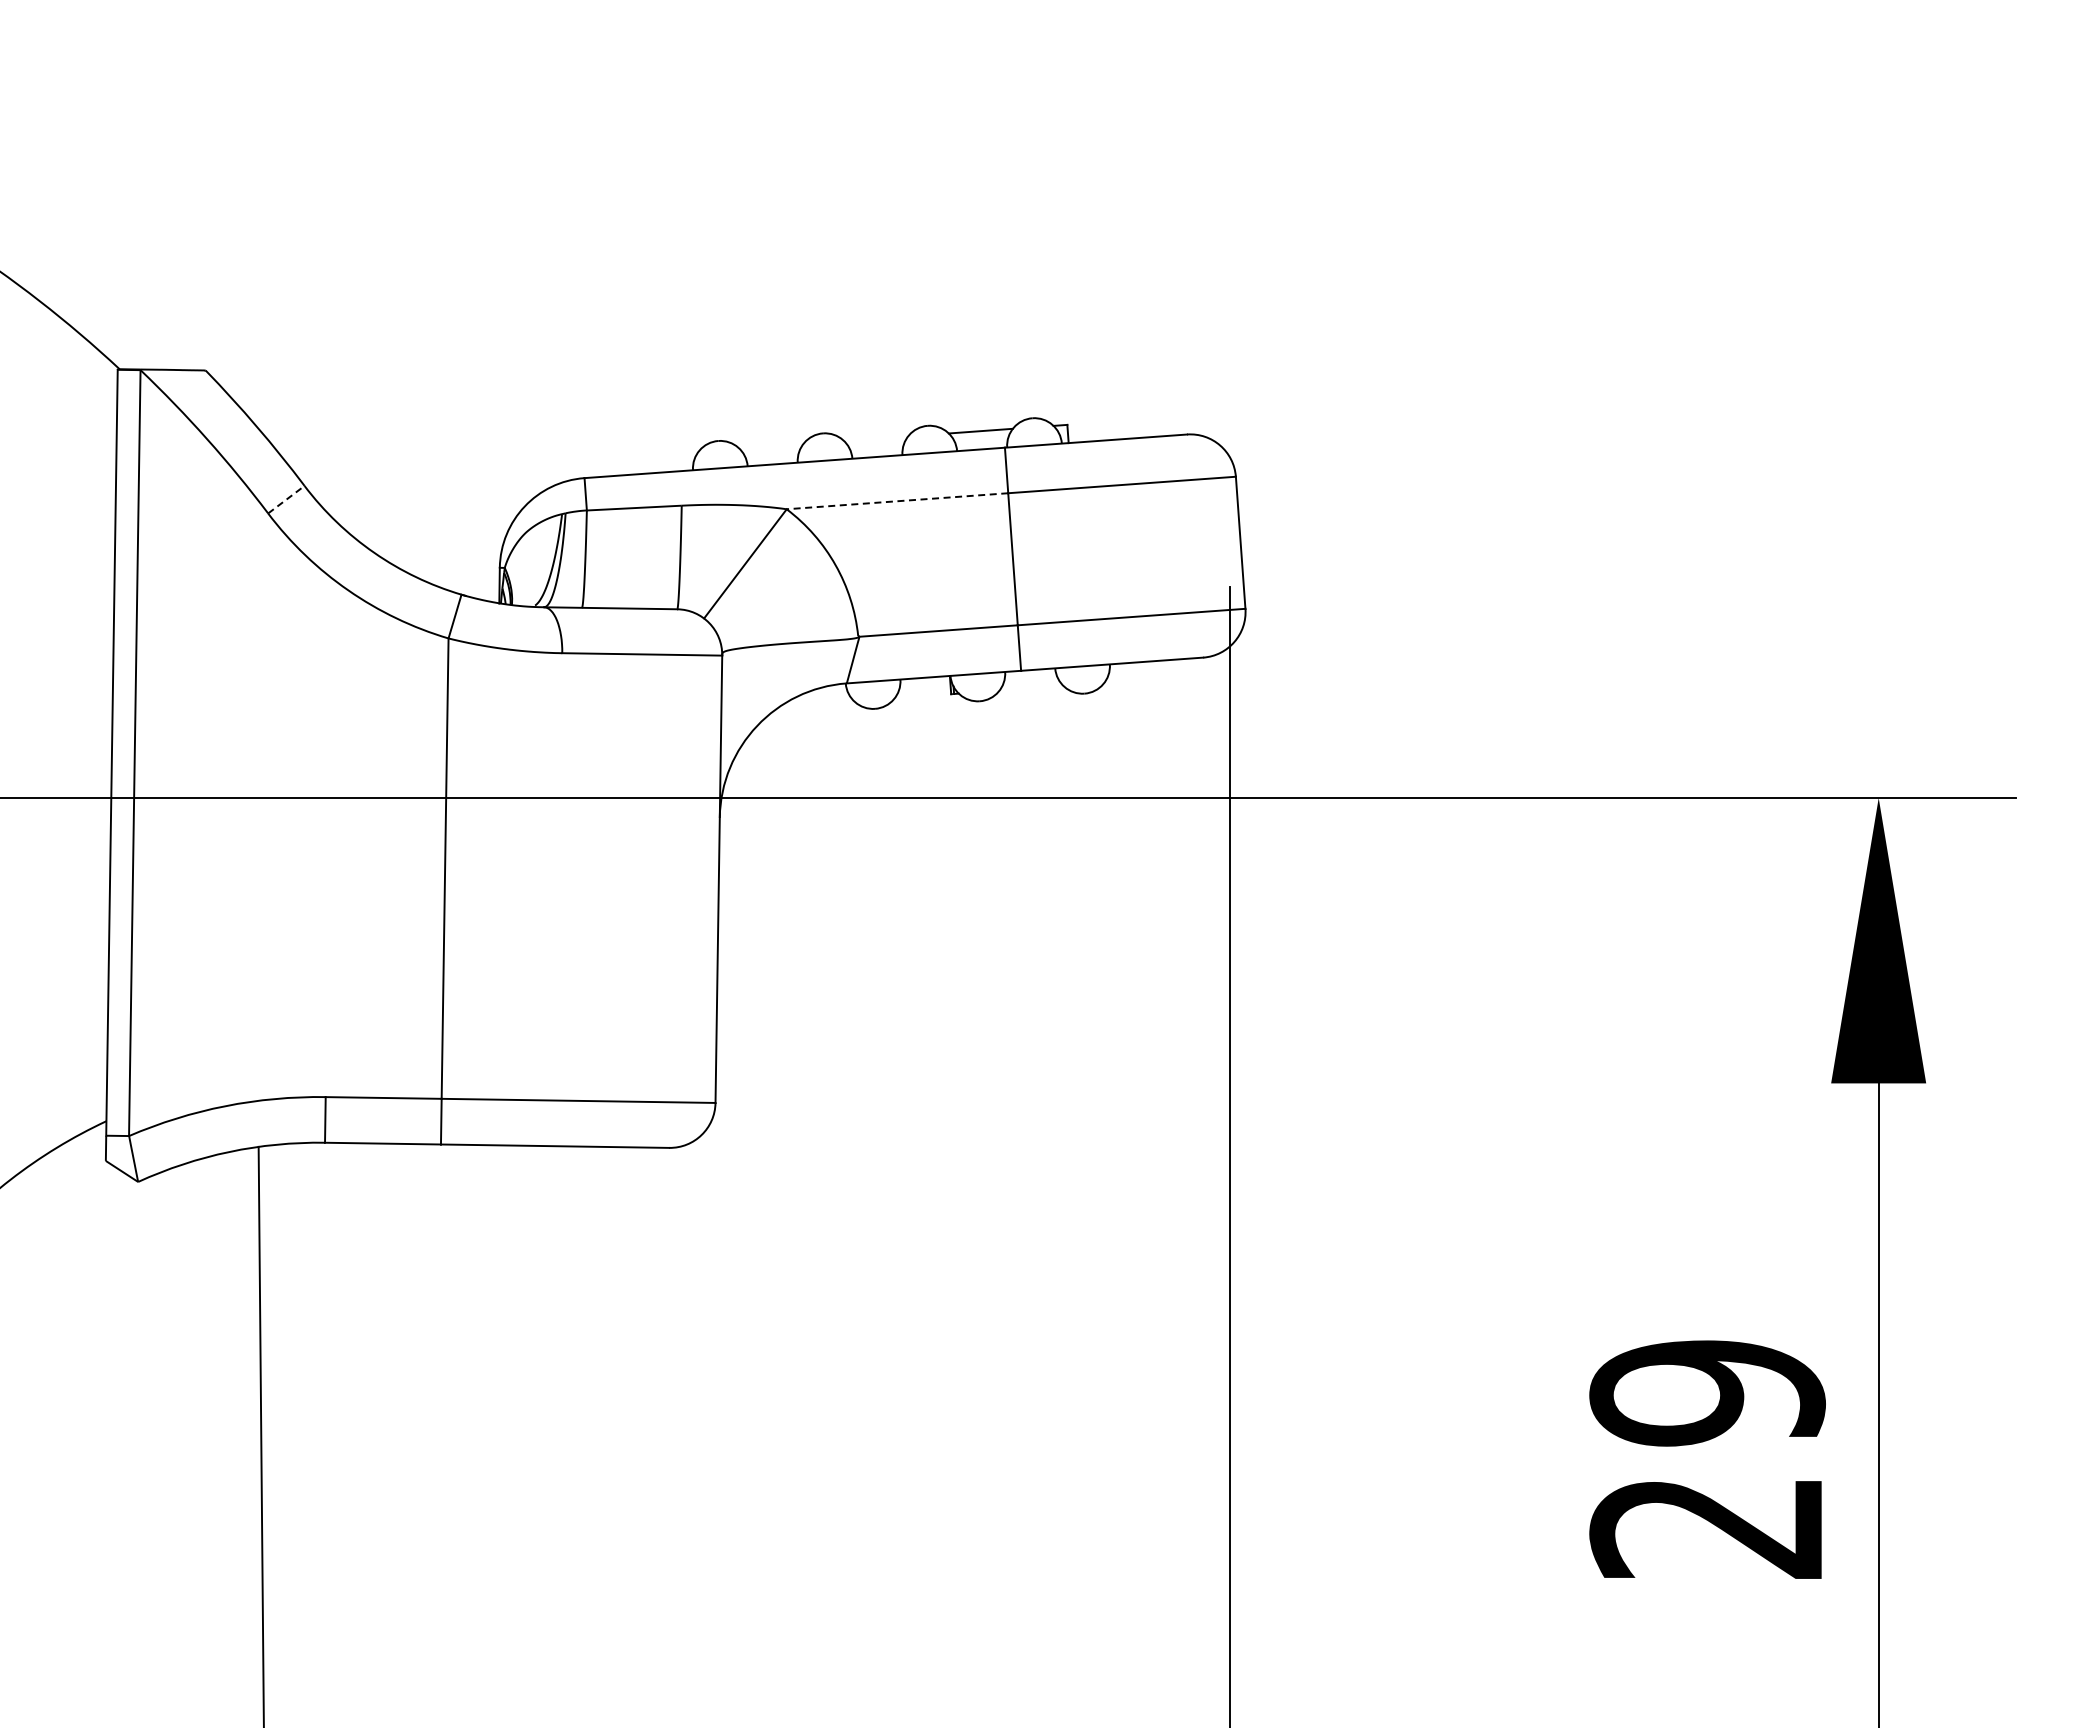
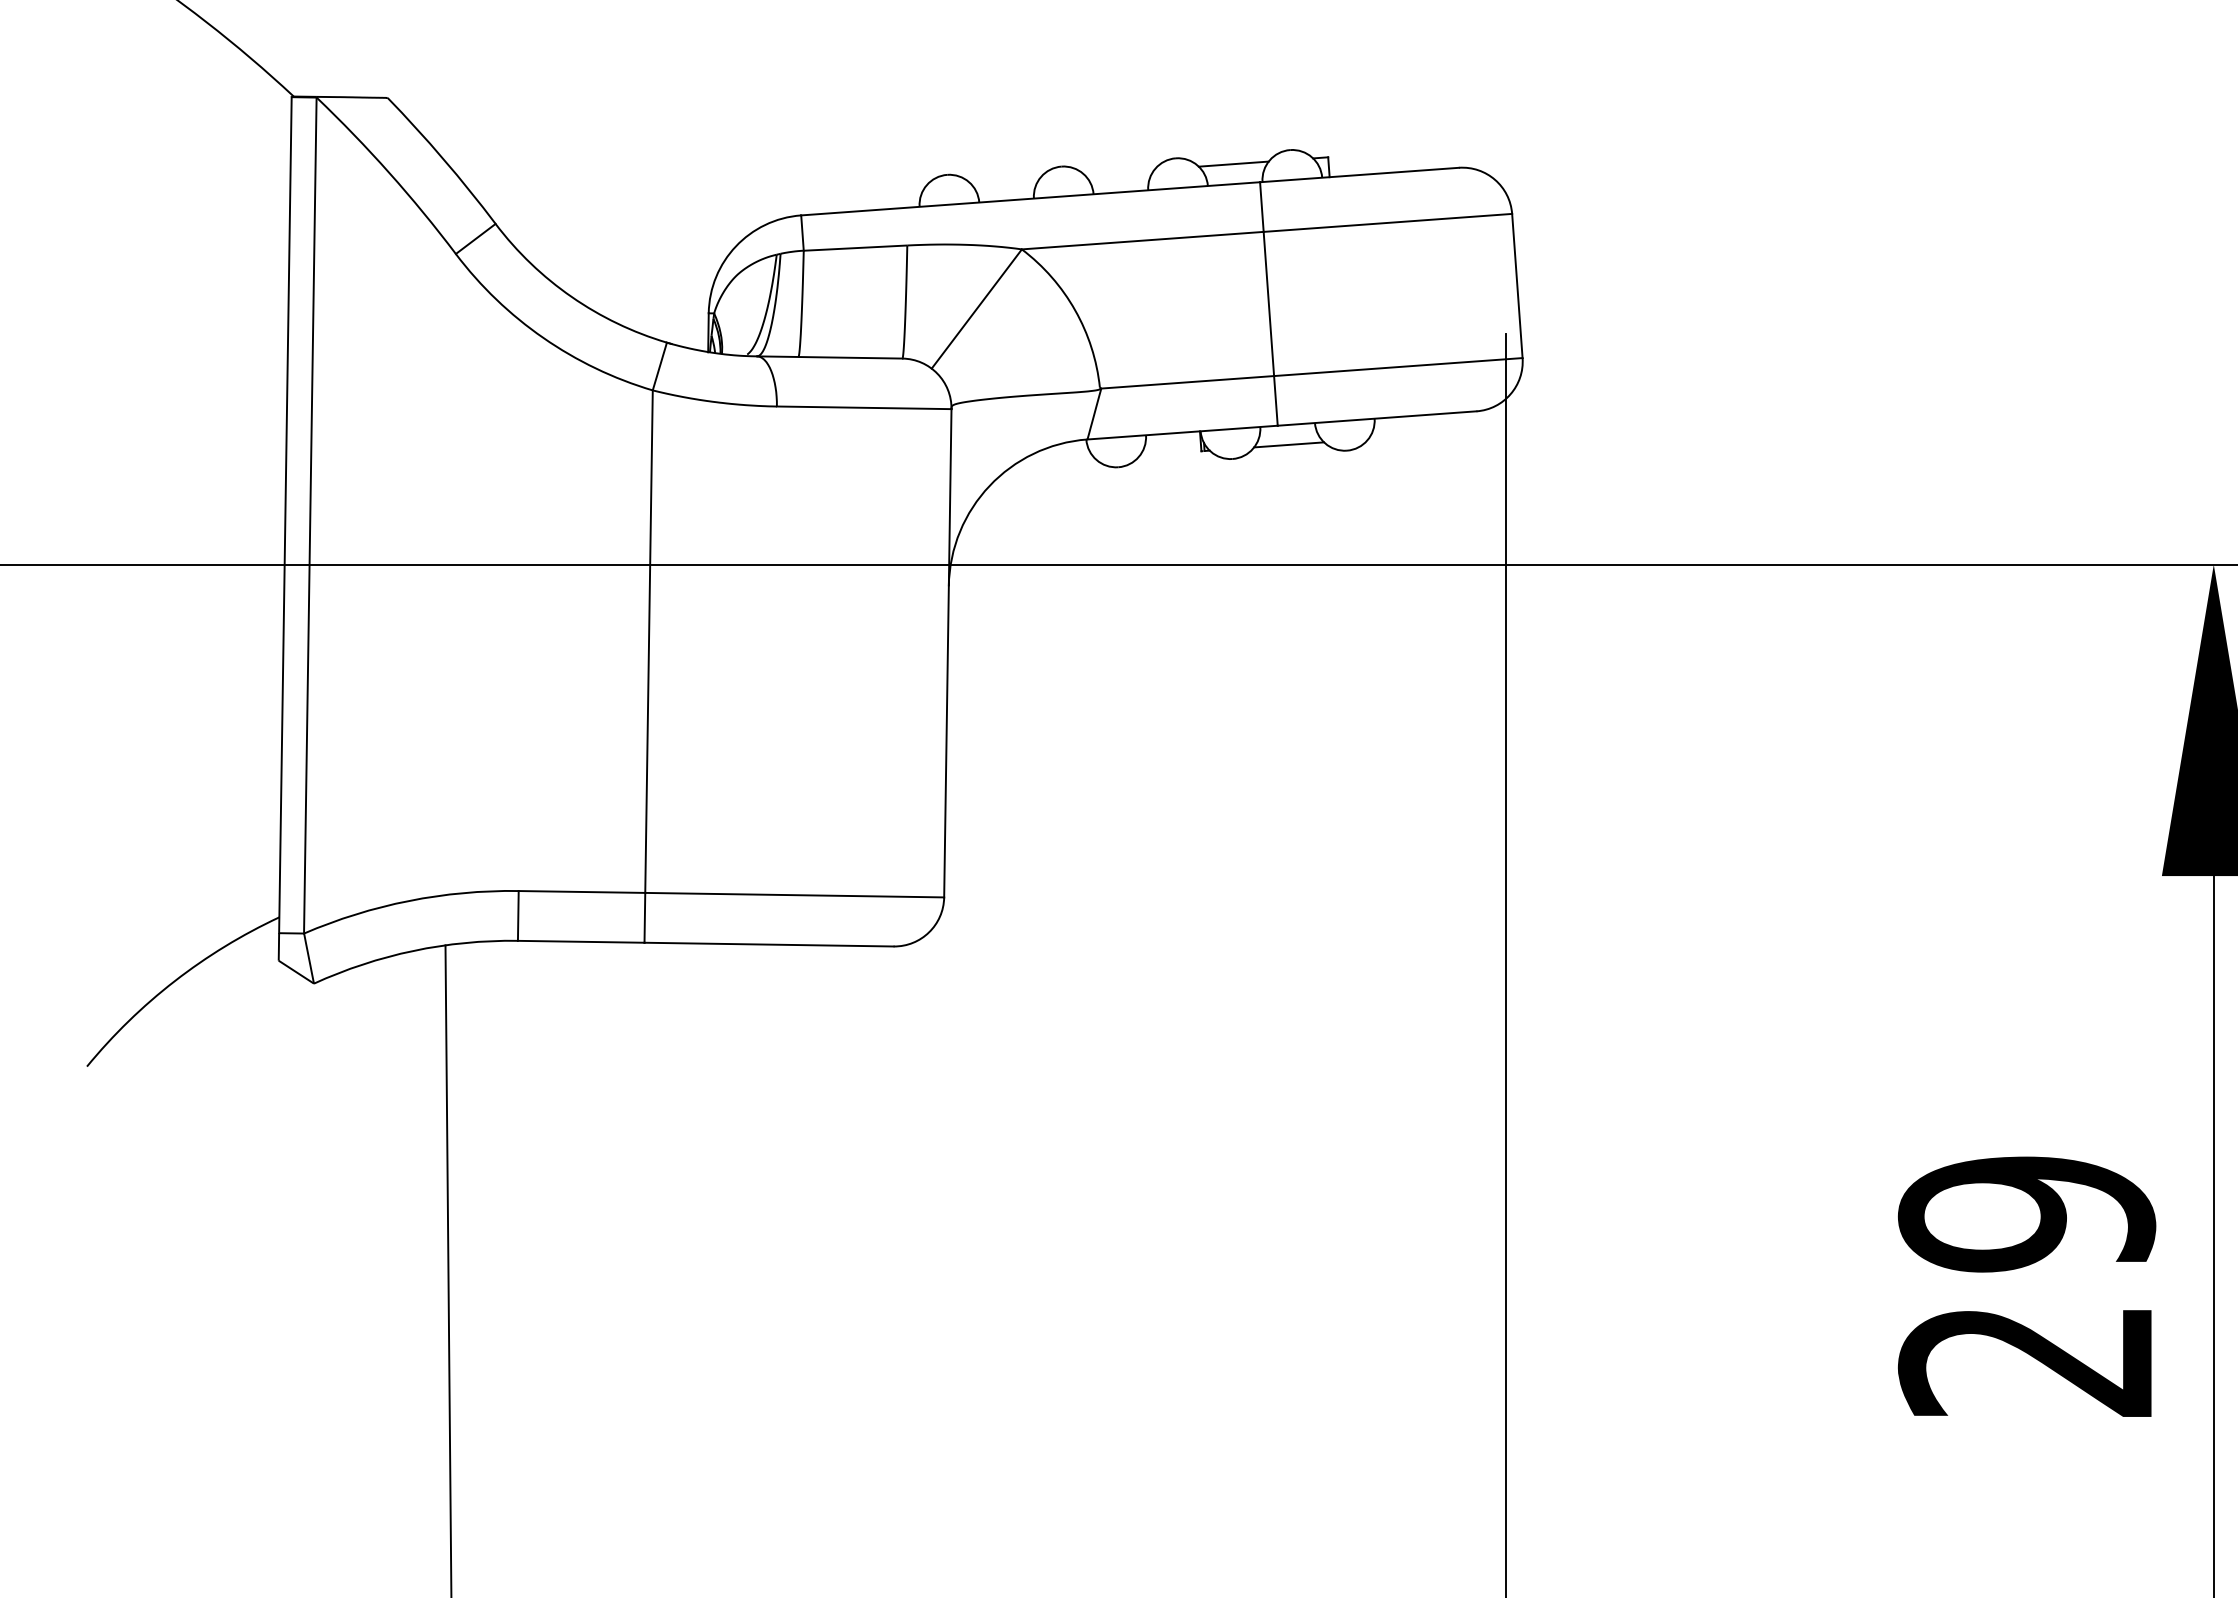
line: (286, 499) -> (475, 238), dashed -> solid
line: (896, 501) -> (1141, 240), dashed -> solid
line: (1031, 688) -> (1289, 445), added

